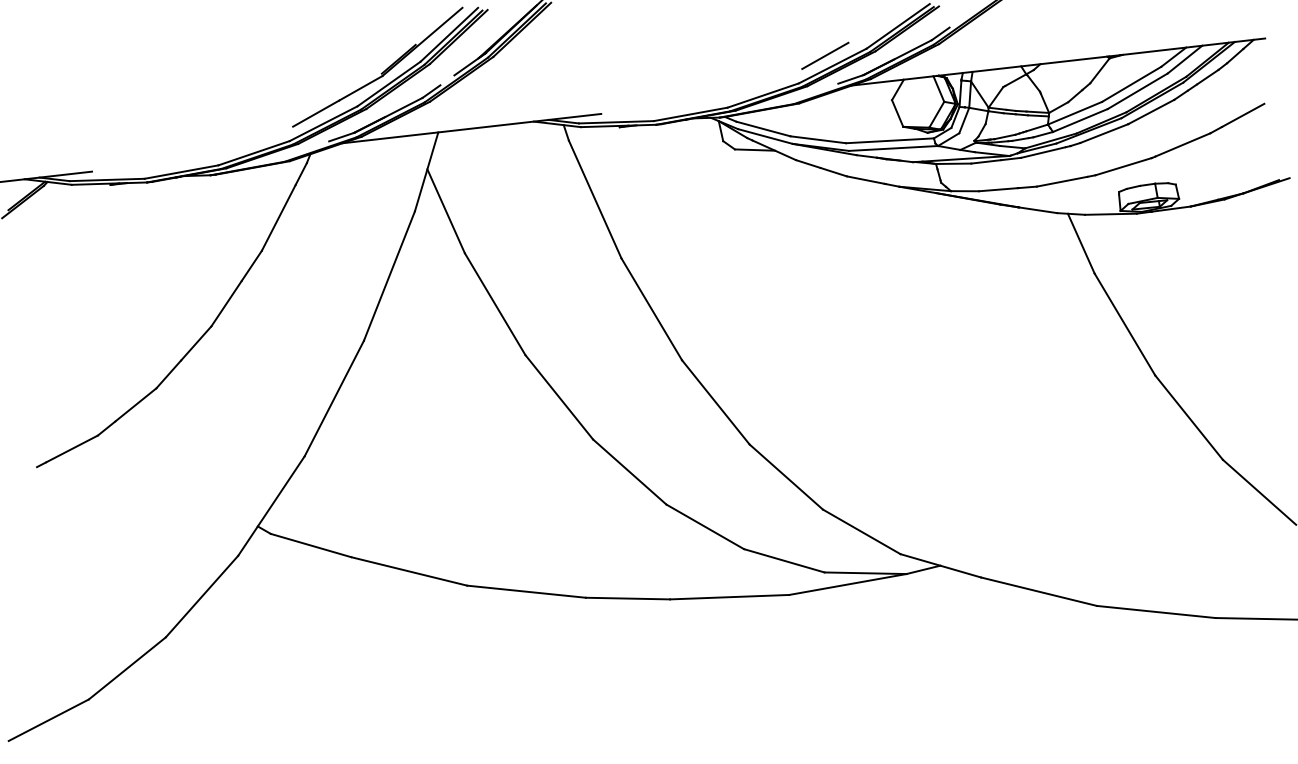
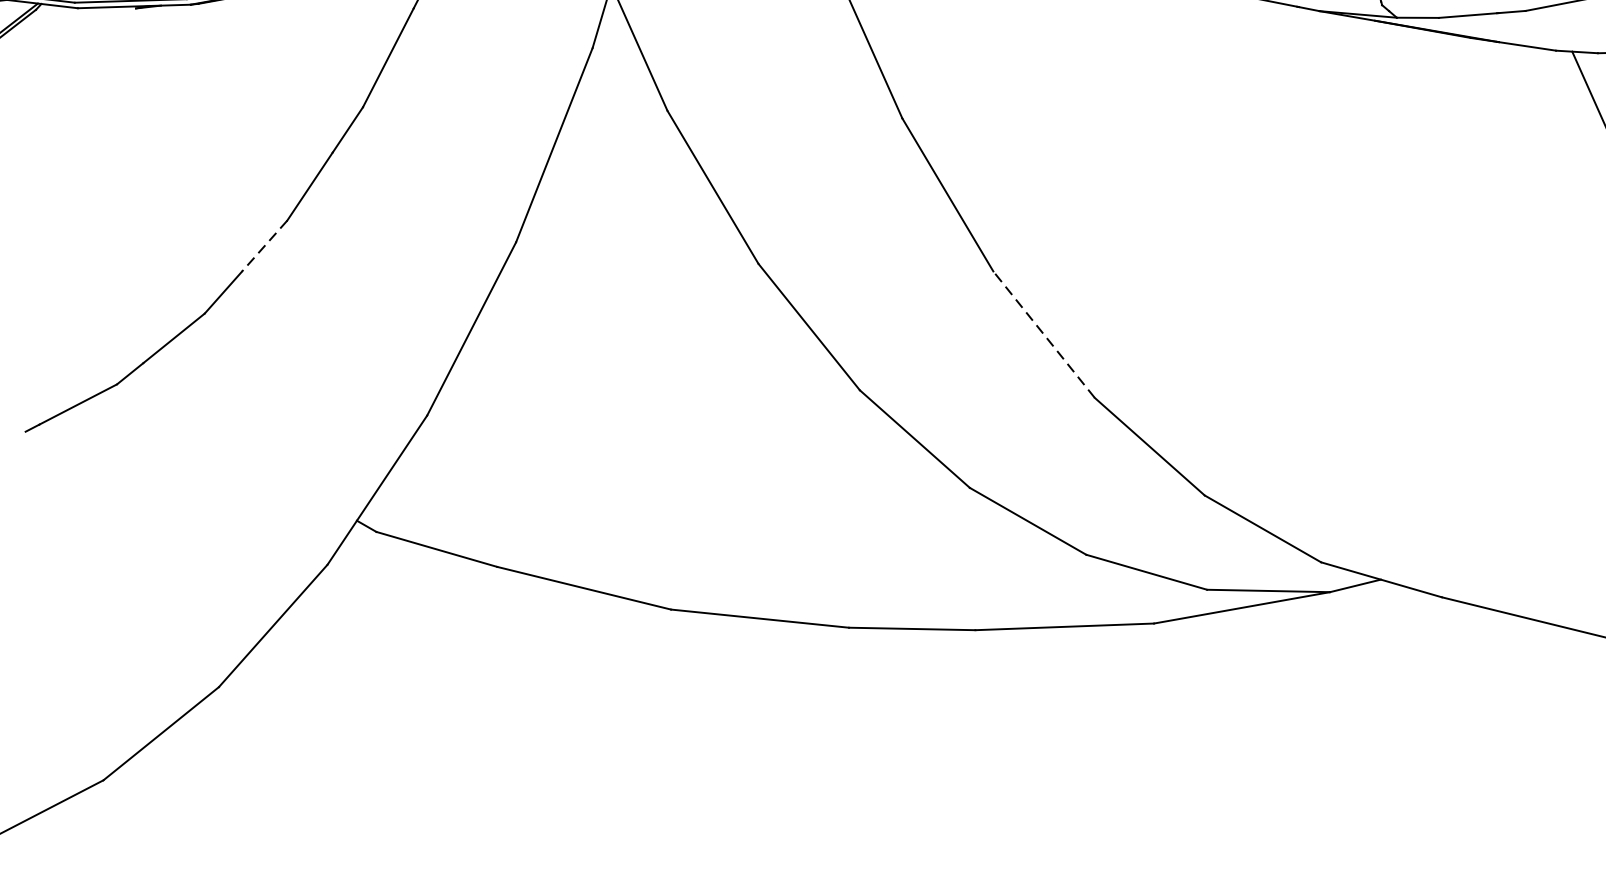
line: (196, 343) -> (264, 246), solid -> dashed
line: (715, 402) -> (1043, 334), solid -> dashed

